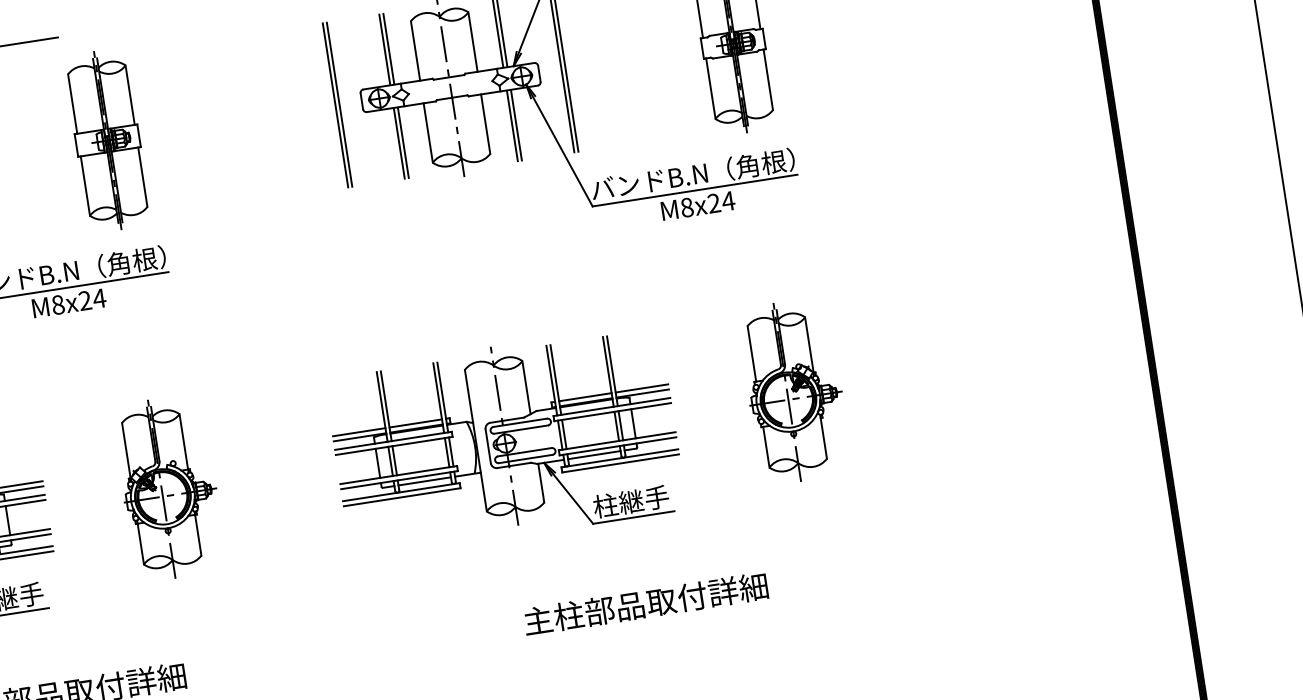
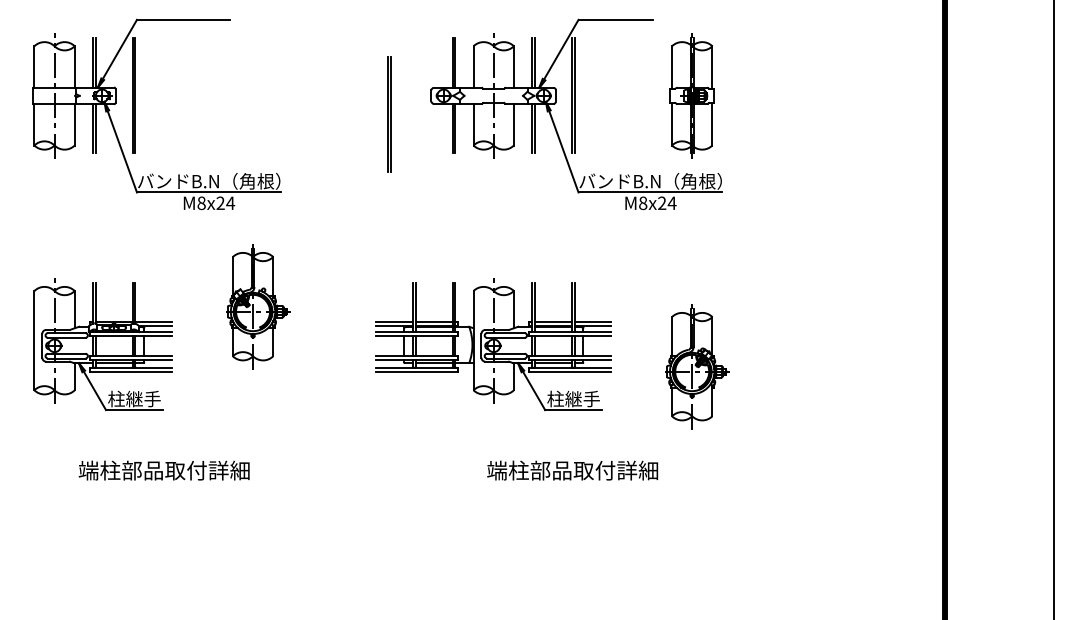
line: (336, 104) -> (388, 114), moved
part: (106, 140) -> (252, 95), removed
part: (794, 391) -> (697, 366), moved
part: (169, 487) -> (258, 306), moved
text: (538, 620) -> (497, 470), 主柱部品取付詳細 -> 端柱部品取付詳細

